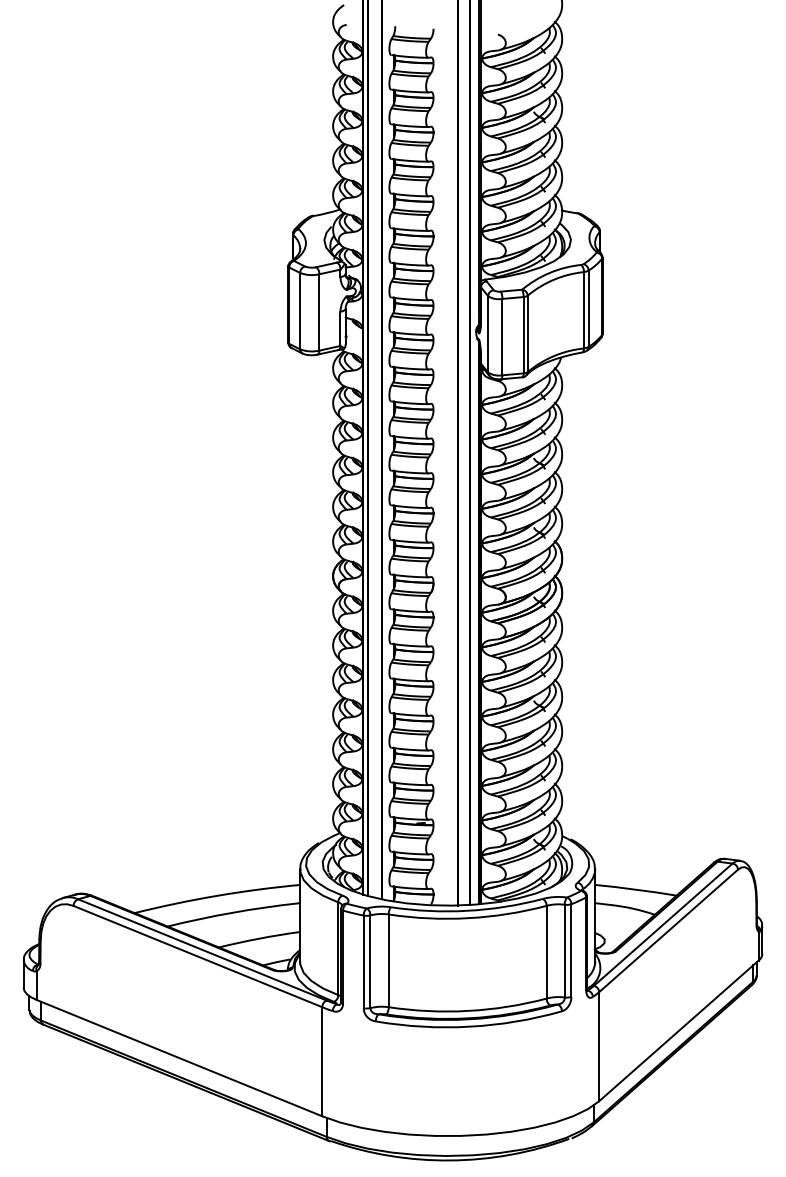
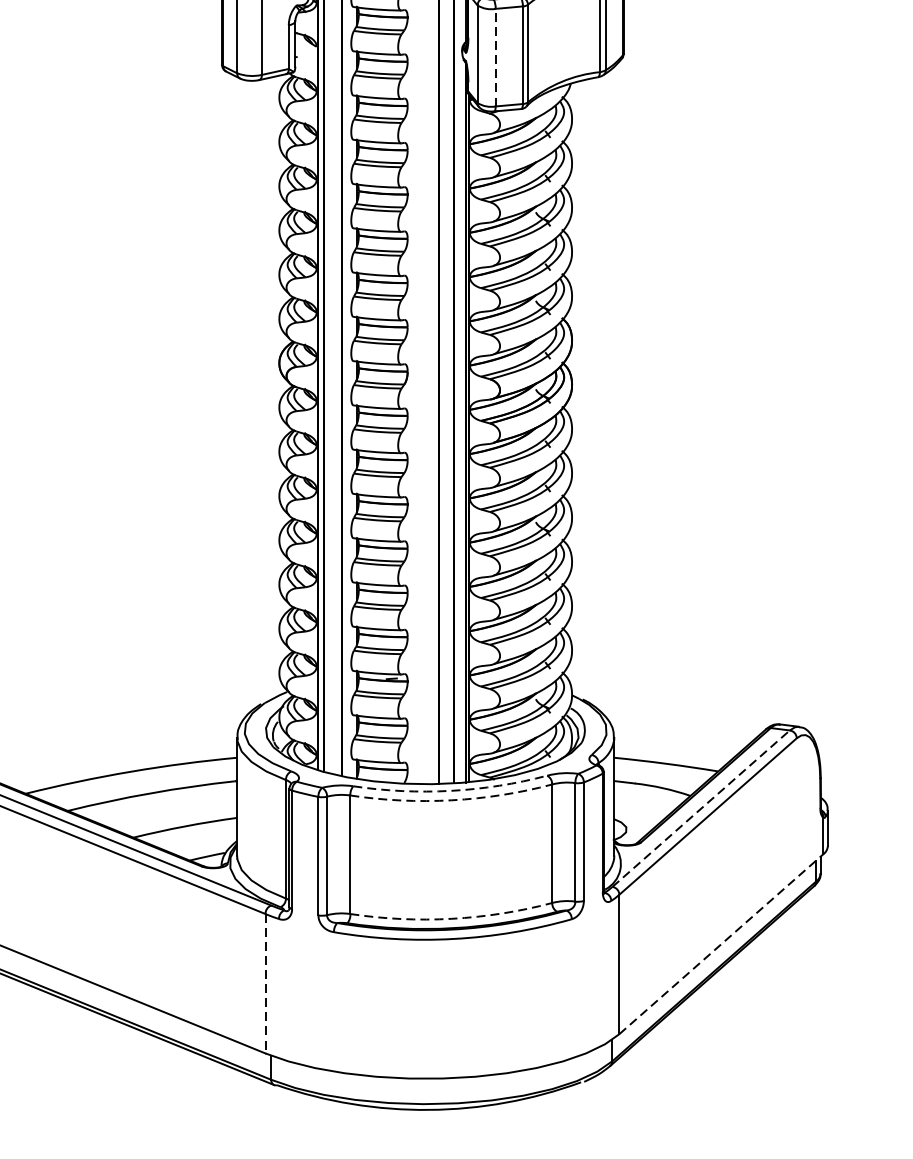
line: (502, 336) -> (495, 56), solid -> dashed
arc: (467, 910) -> (451, 790), solid -> dashed
arc: (468, 918) -> (452, 800), solid -> dashed
line: (663, 924) -> (701, 808), solid -> dashed
arc: (468, 1010) -> (452, 918), solid -> dashed
line: (679, 1030) -> (722, 943), solid -> dashed
line: (322, 1061) -> (265, 983), solid -> dashed

